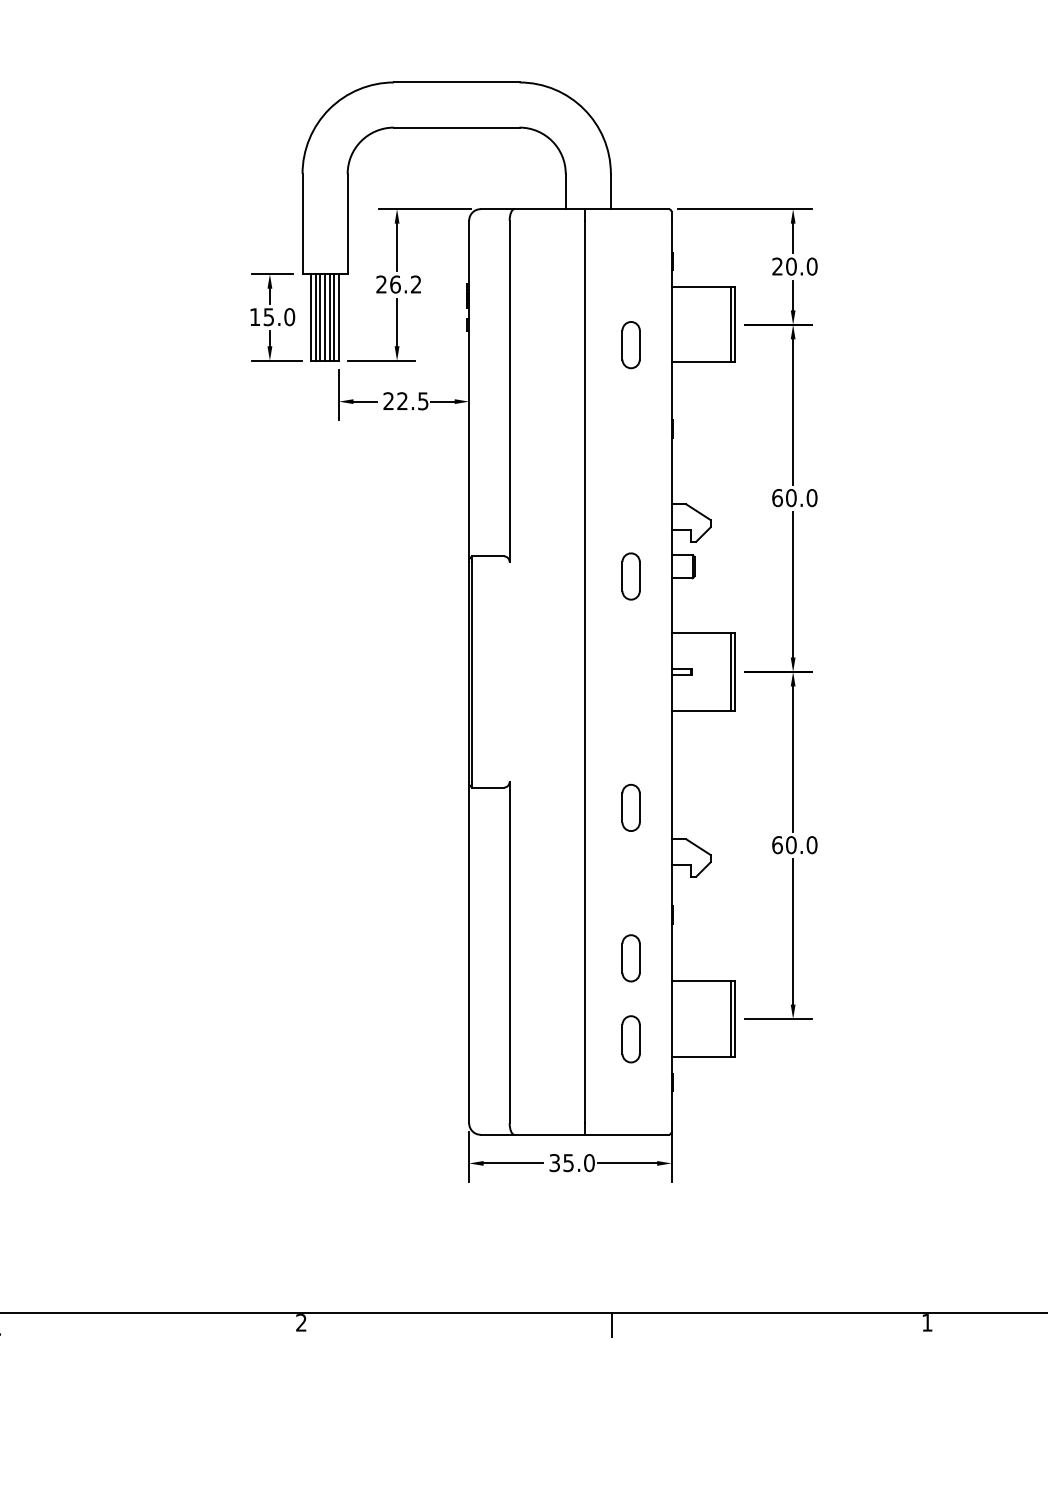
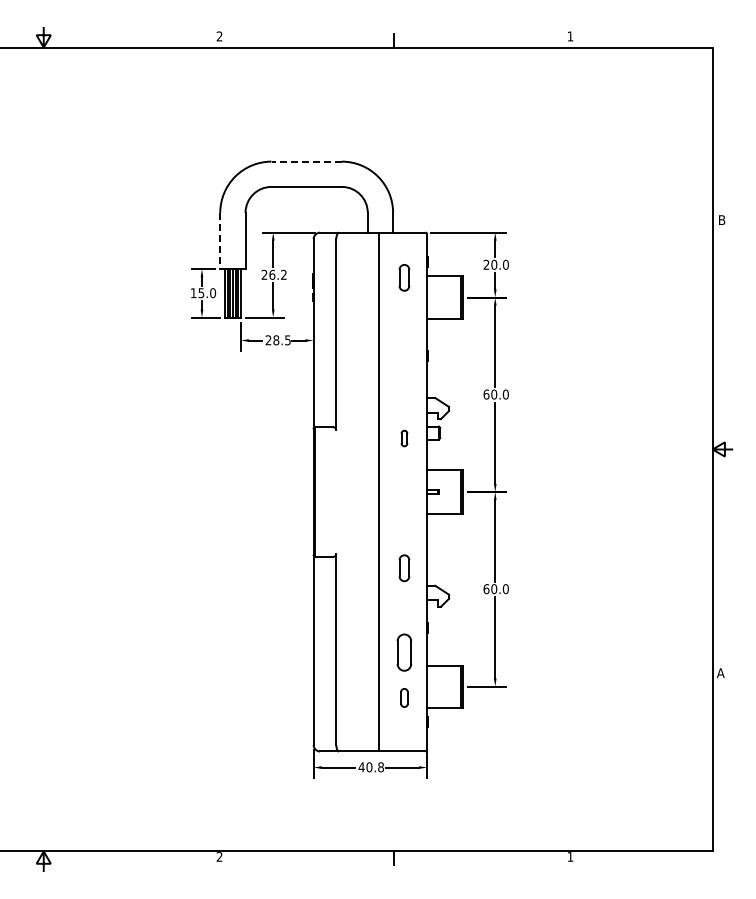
line: (456, 82) -> (306, 161), solid -> dashed
line: (302, 224) -> (220, 241), solid -> dashed
part: (631, 344) -> (404, 277), moved
text: (402, 401) -> (276, 340), 22.5 -> 28.5
part: (631, 576) -> (404, 438), size x0.6
part: (631, 958) -> (404, 652), size x1.4
part: (631, 1038) -> (404, 697), size x0.7
text: (572, 1163) -> (371, 767), 35.0 -> 40.8

